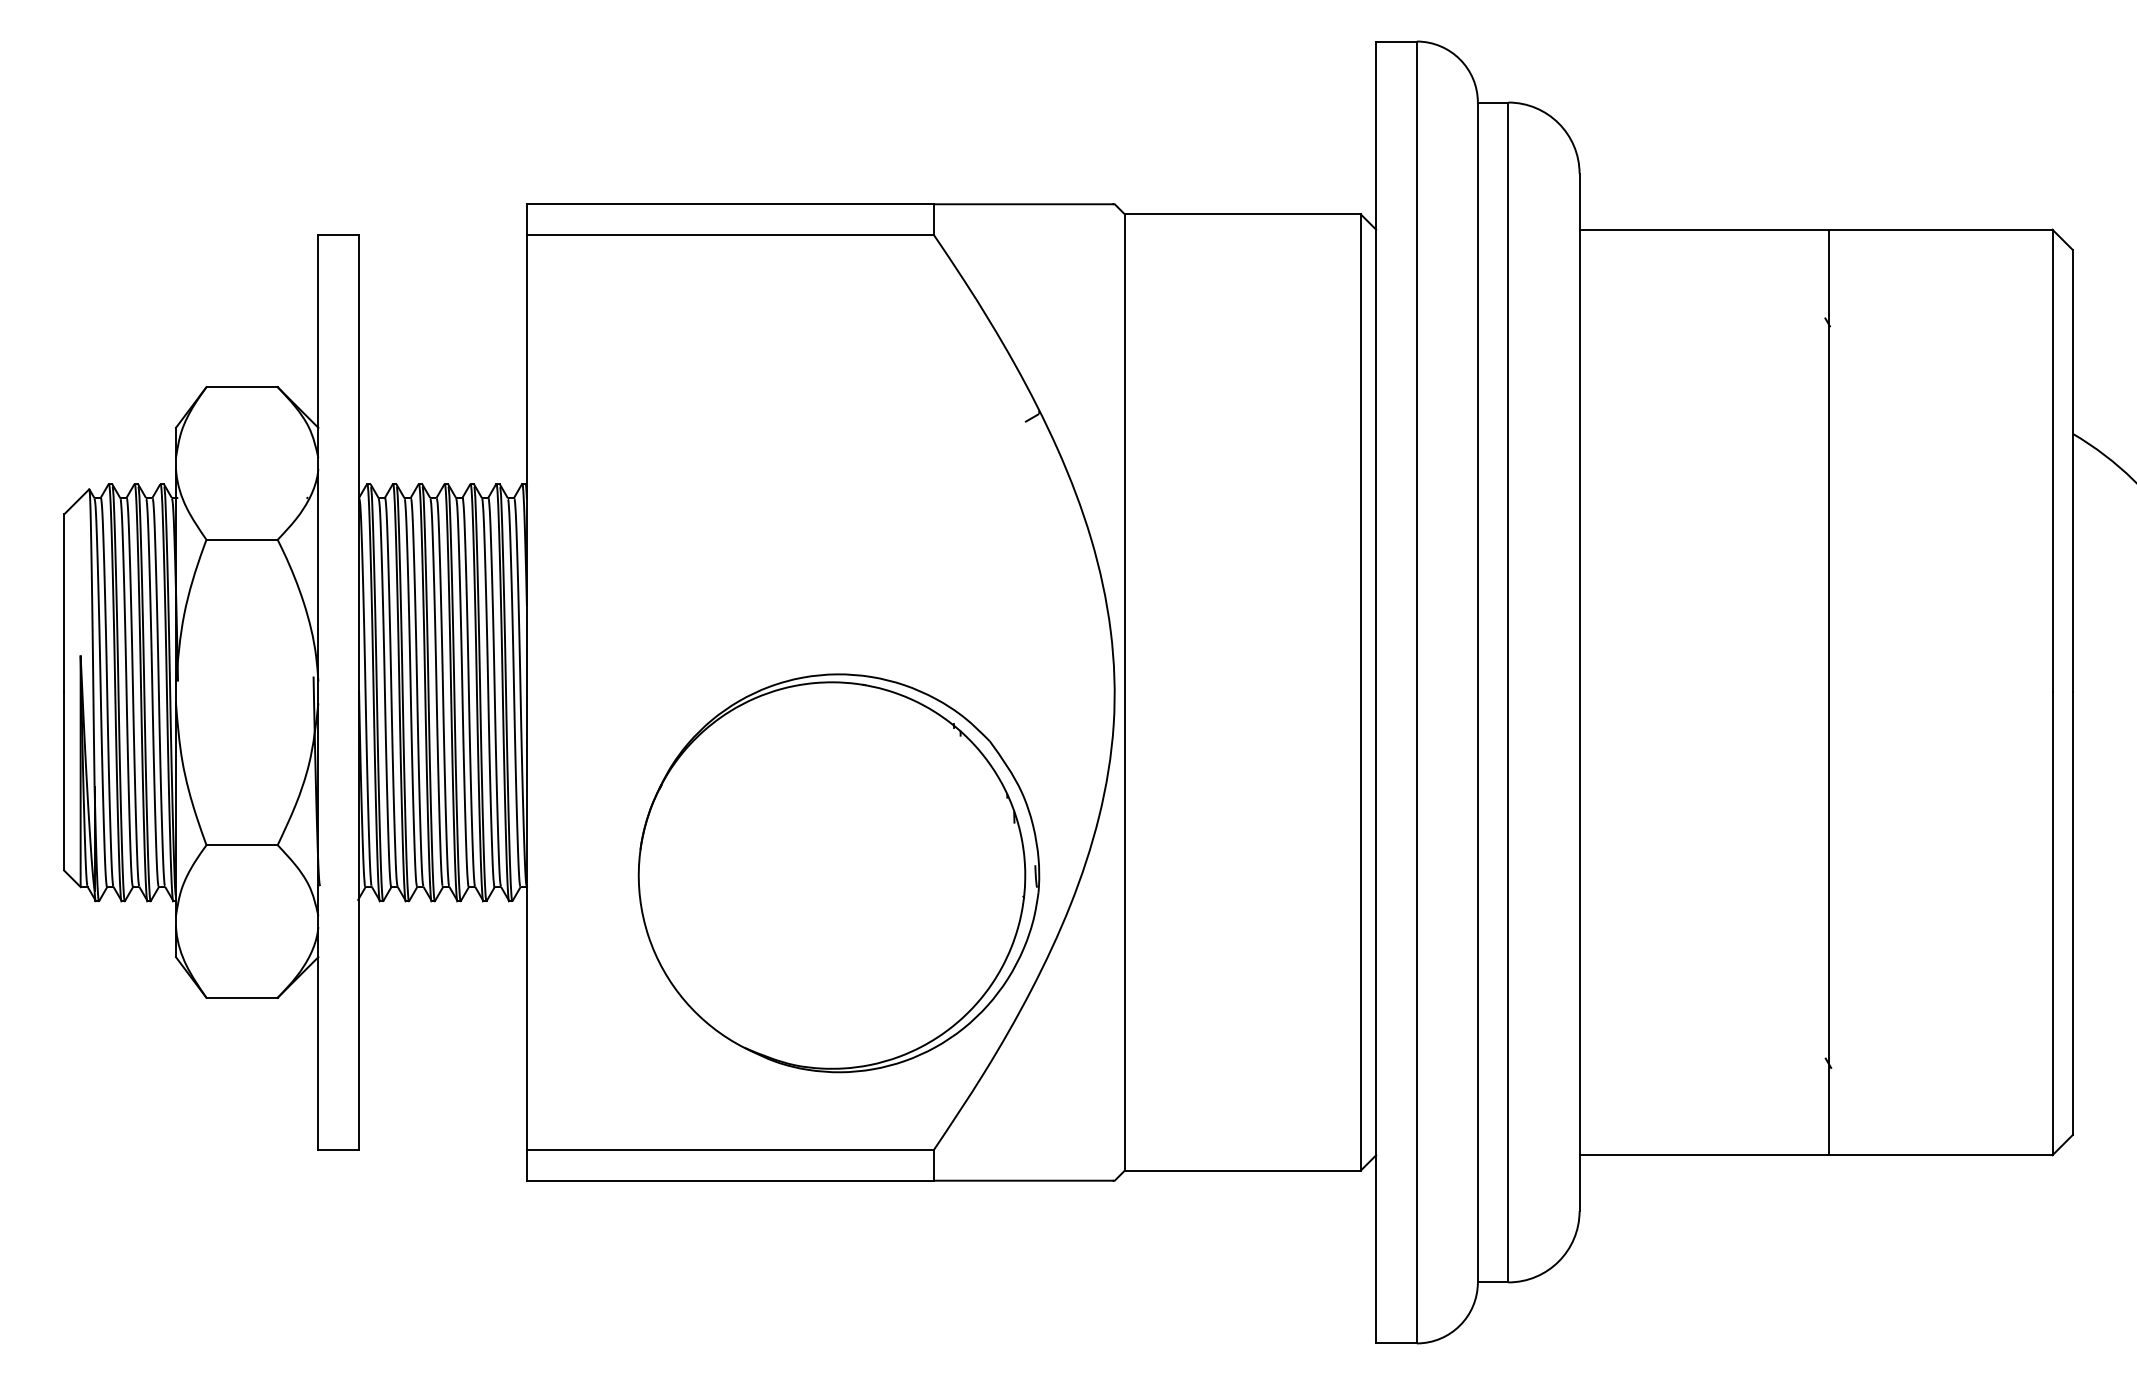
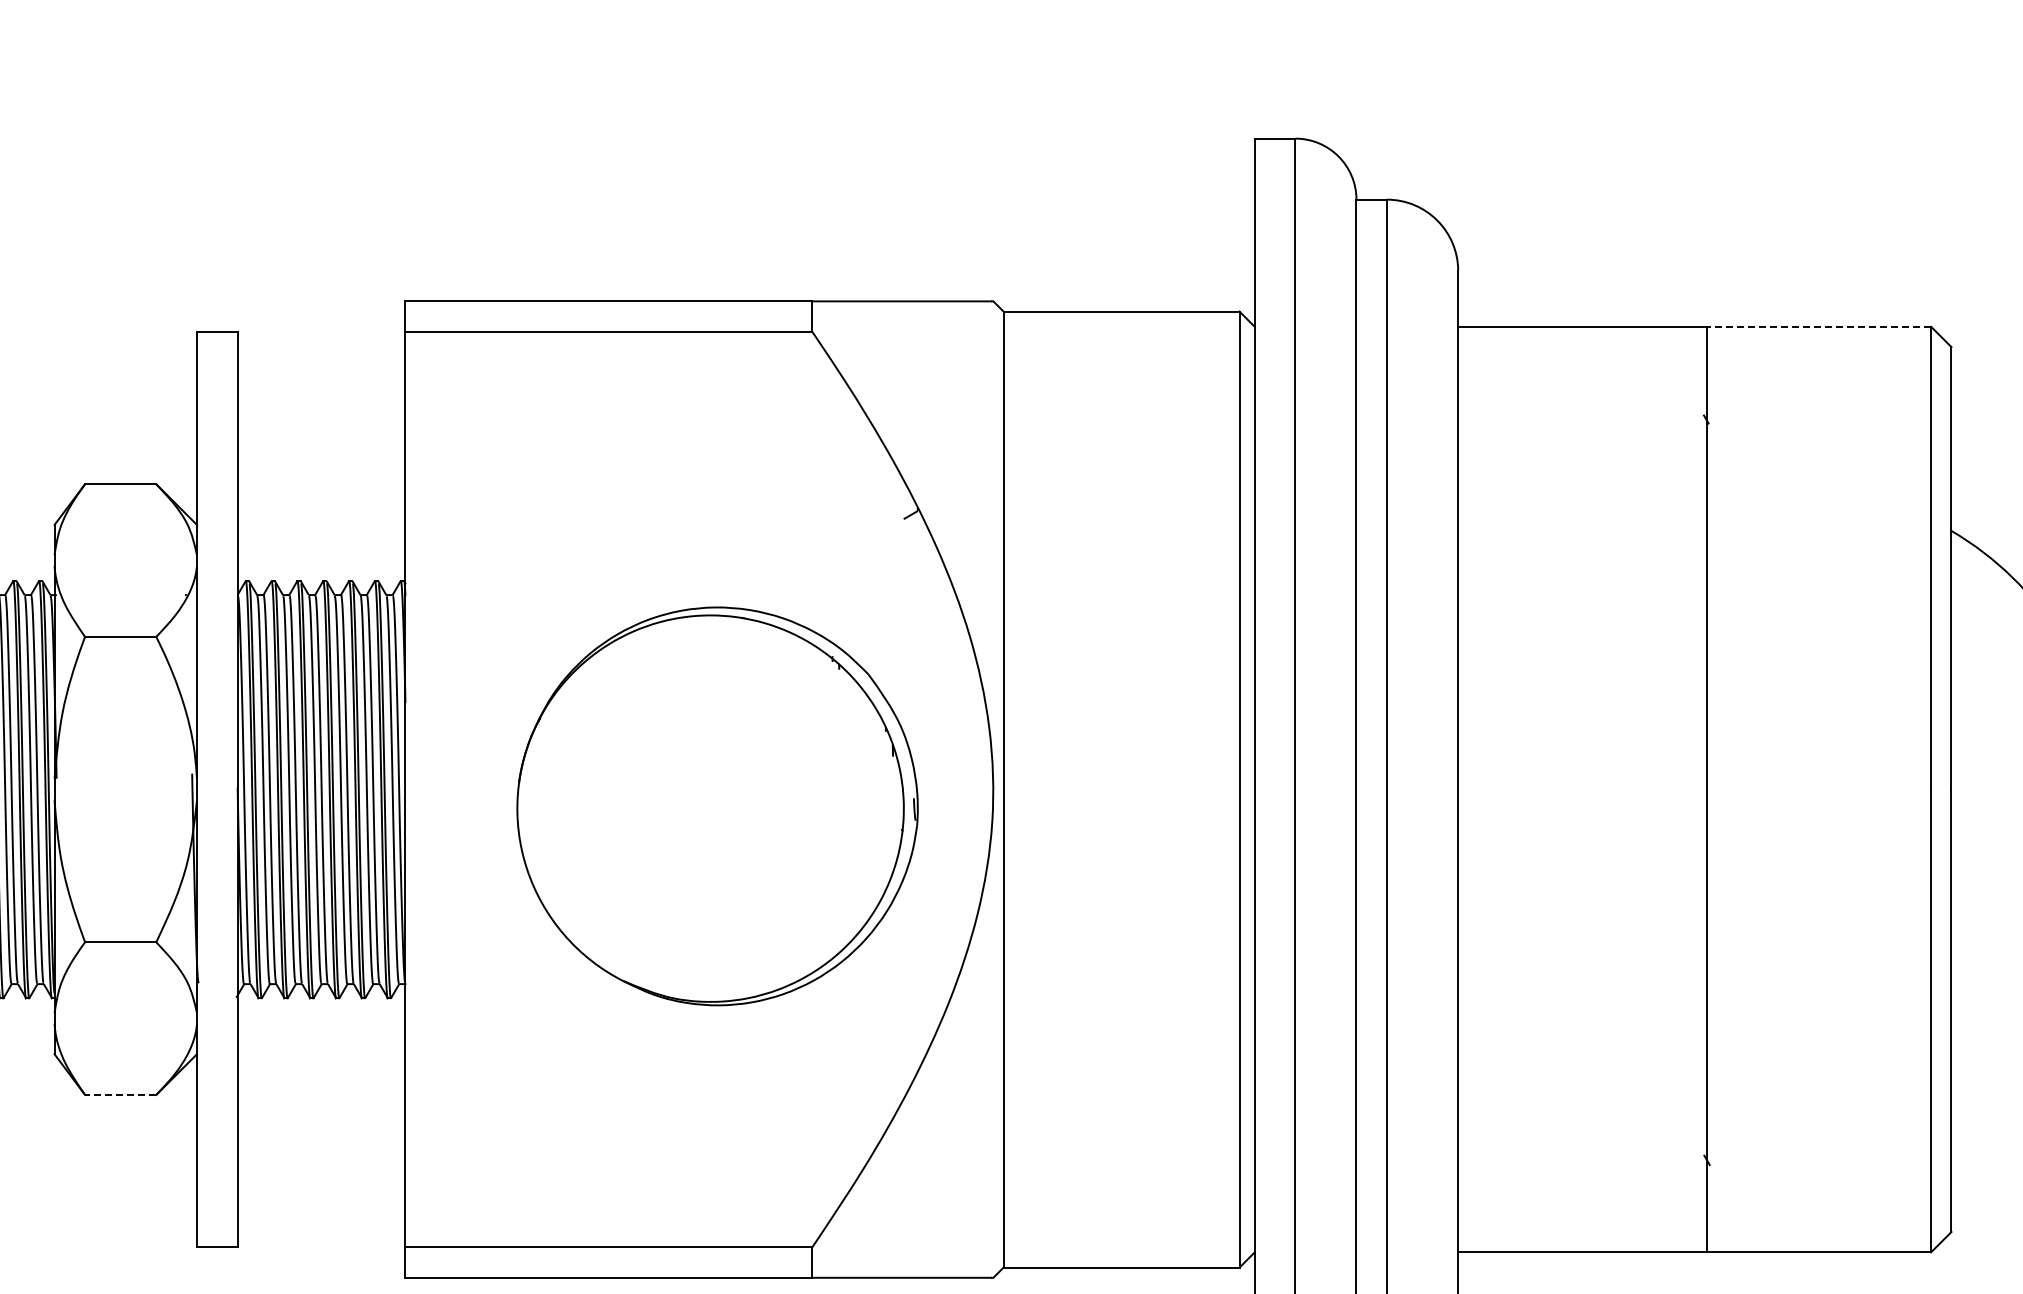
line: (1940, 229) -> (1819, 326), solid -> dashed
part: (838, 873) -> (717, 806), moved
line: (242, 997) -> (121, 1094), solid -> dashed

